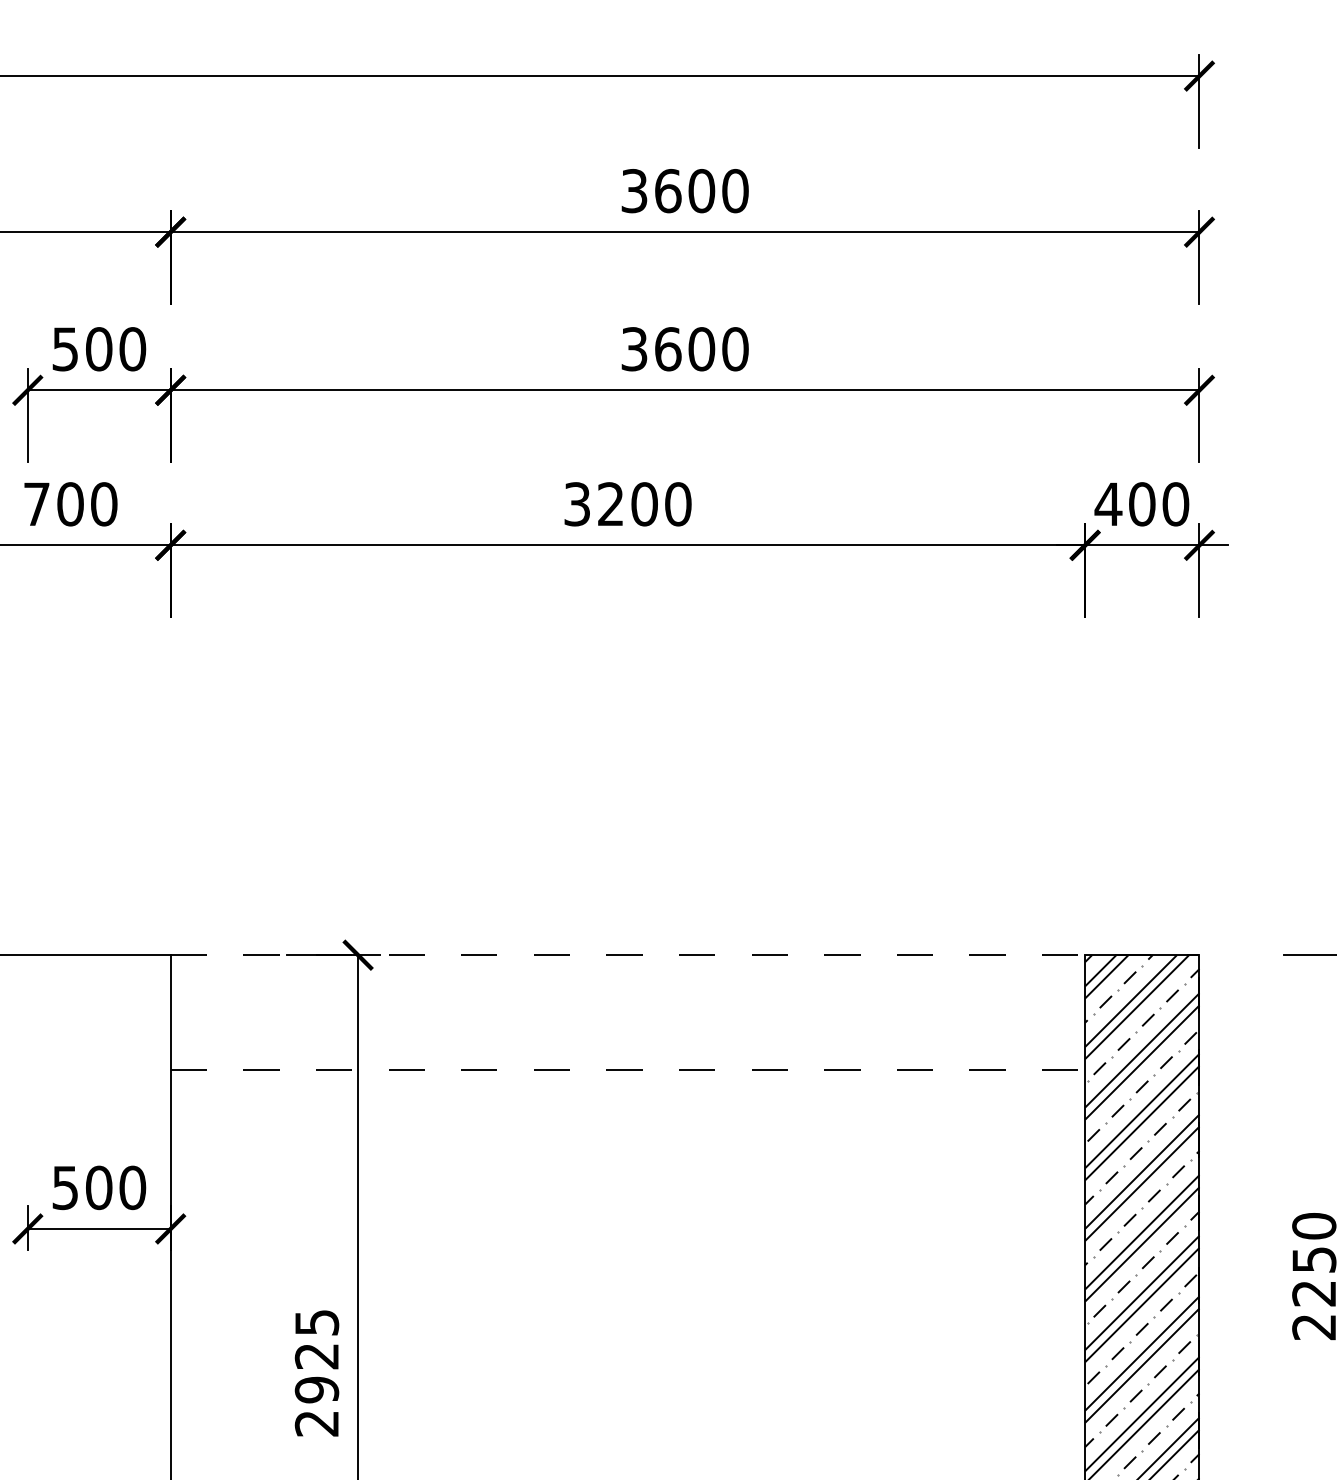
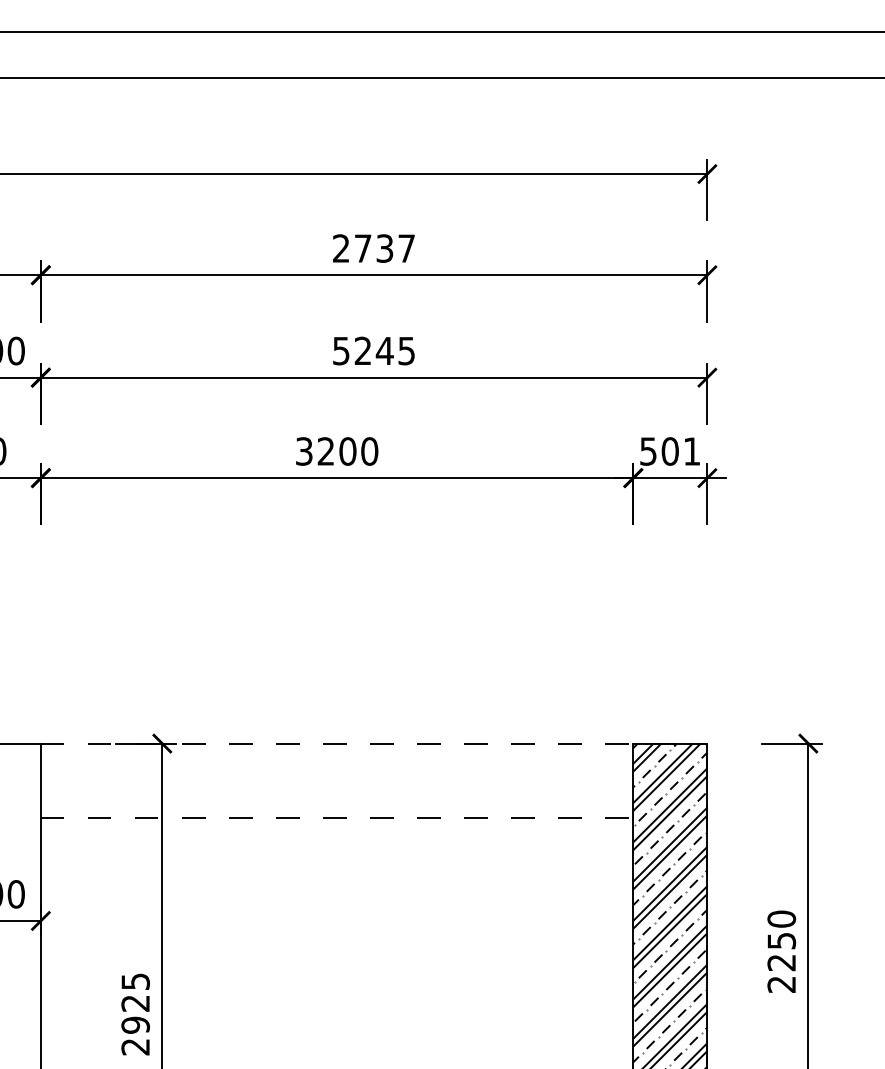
text: (685, 190) -> (374, 248), 3600 -> 2737
text: (685, 348) -> (374, 350), 3600 -> 5245
text: (1141, 504) -> (669, 451), 400 -> 501

